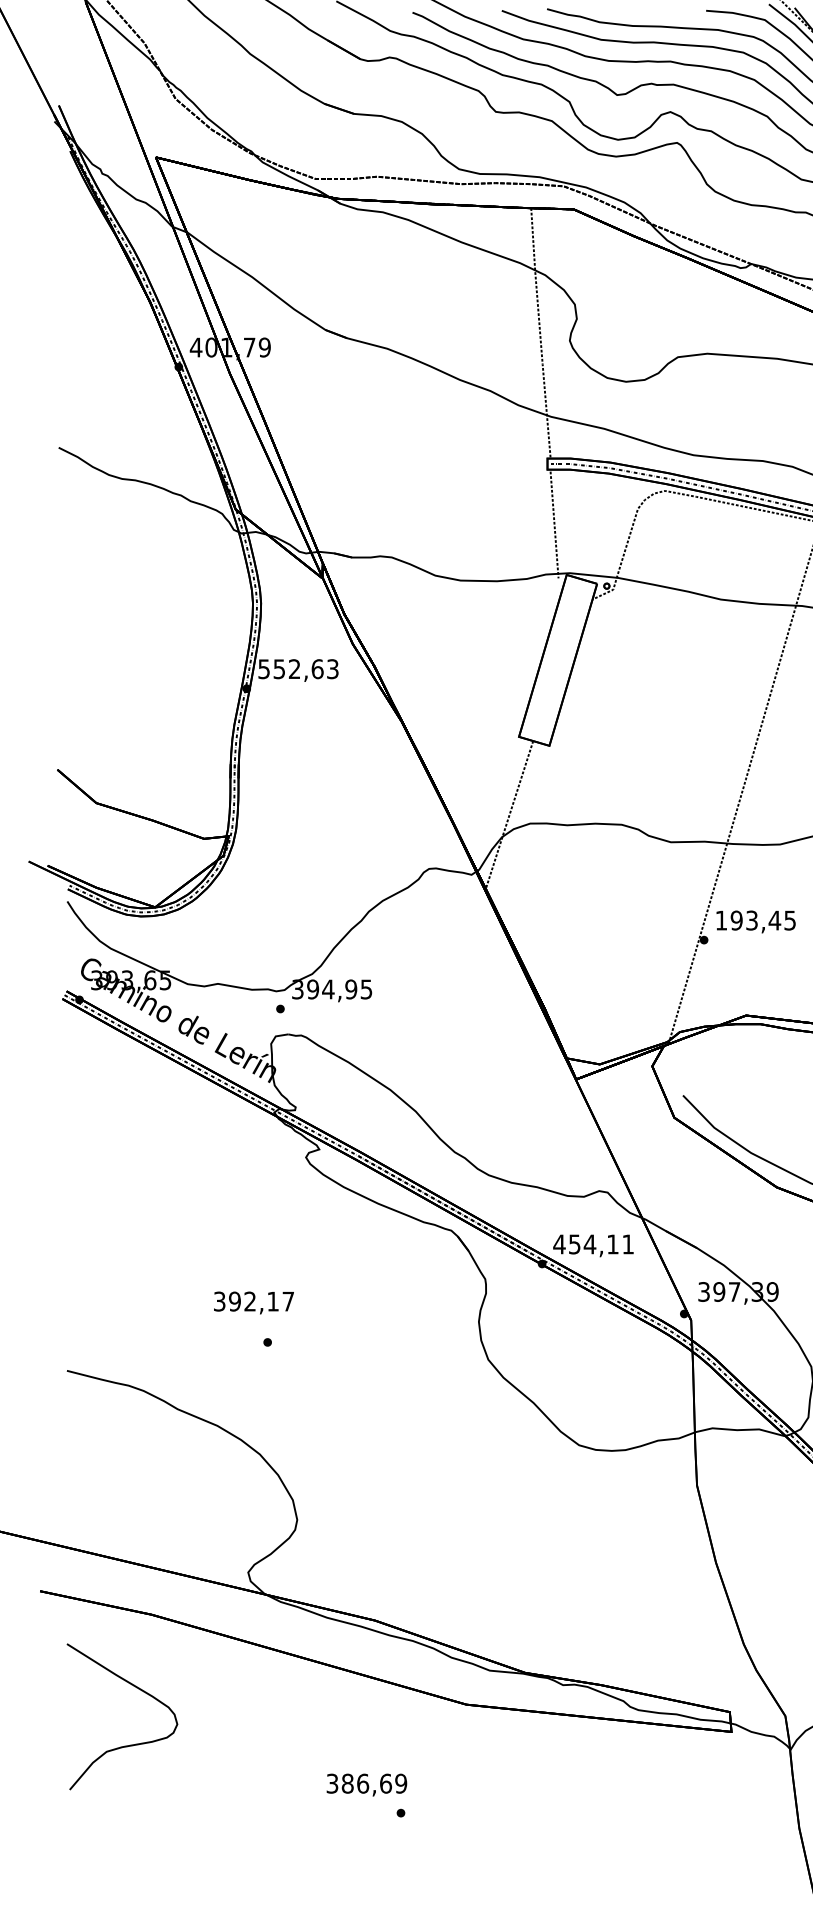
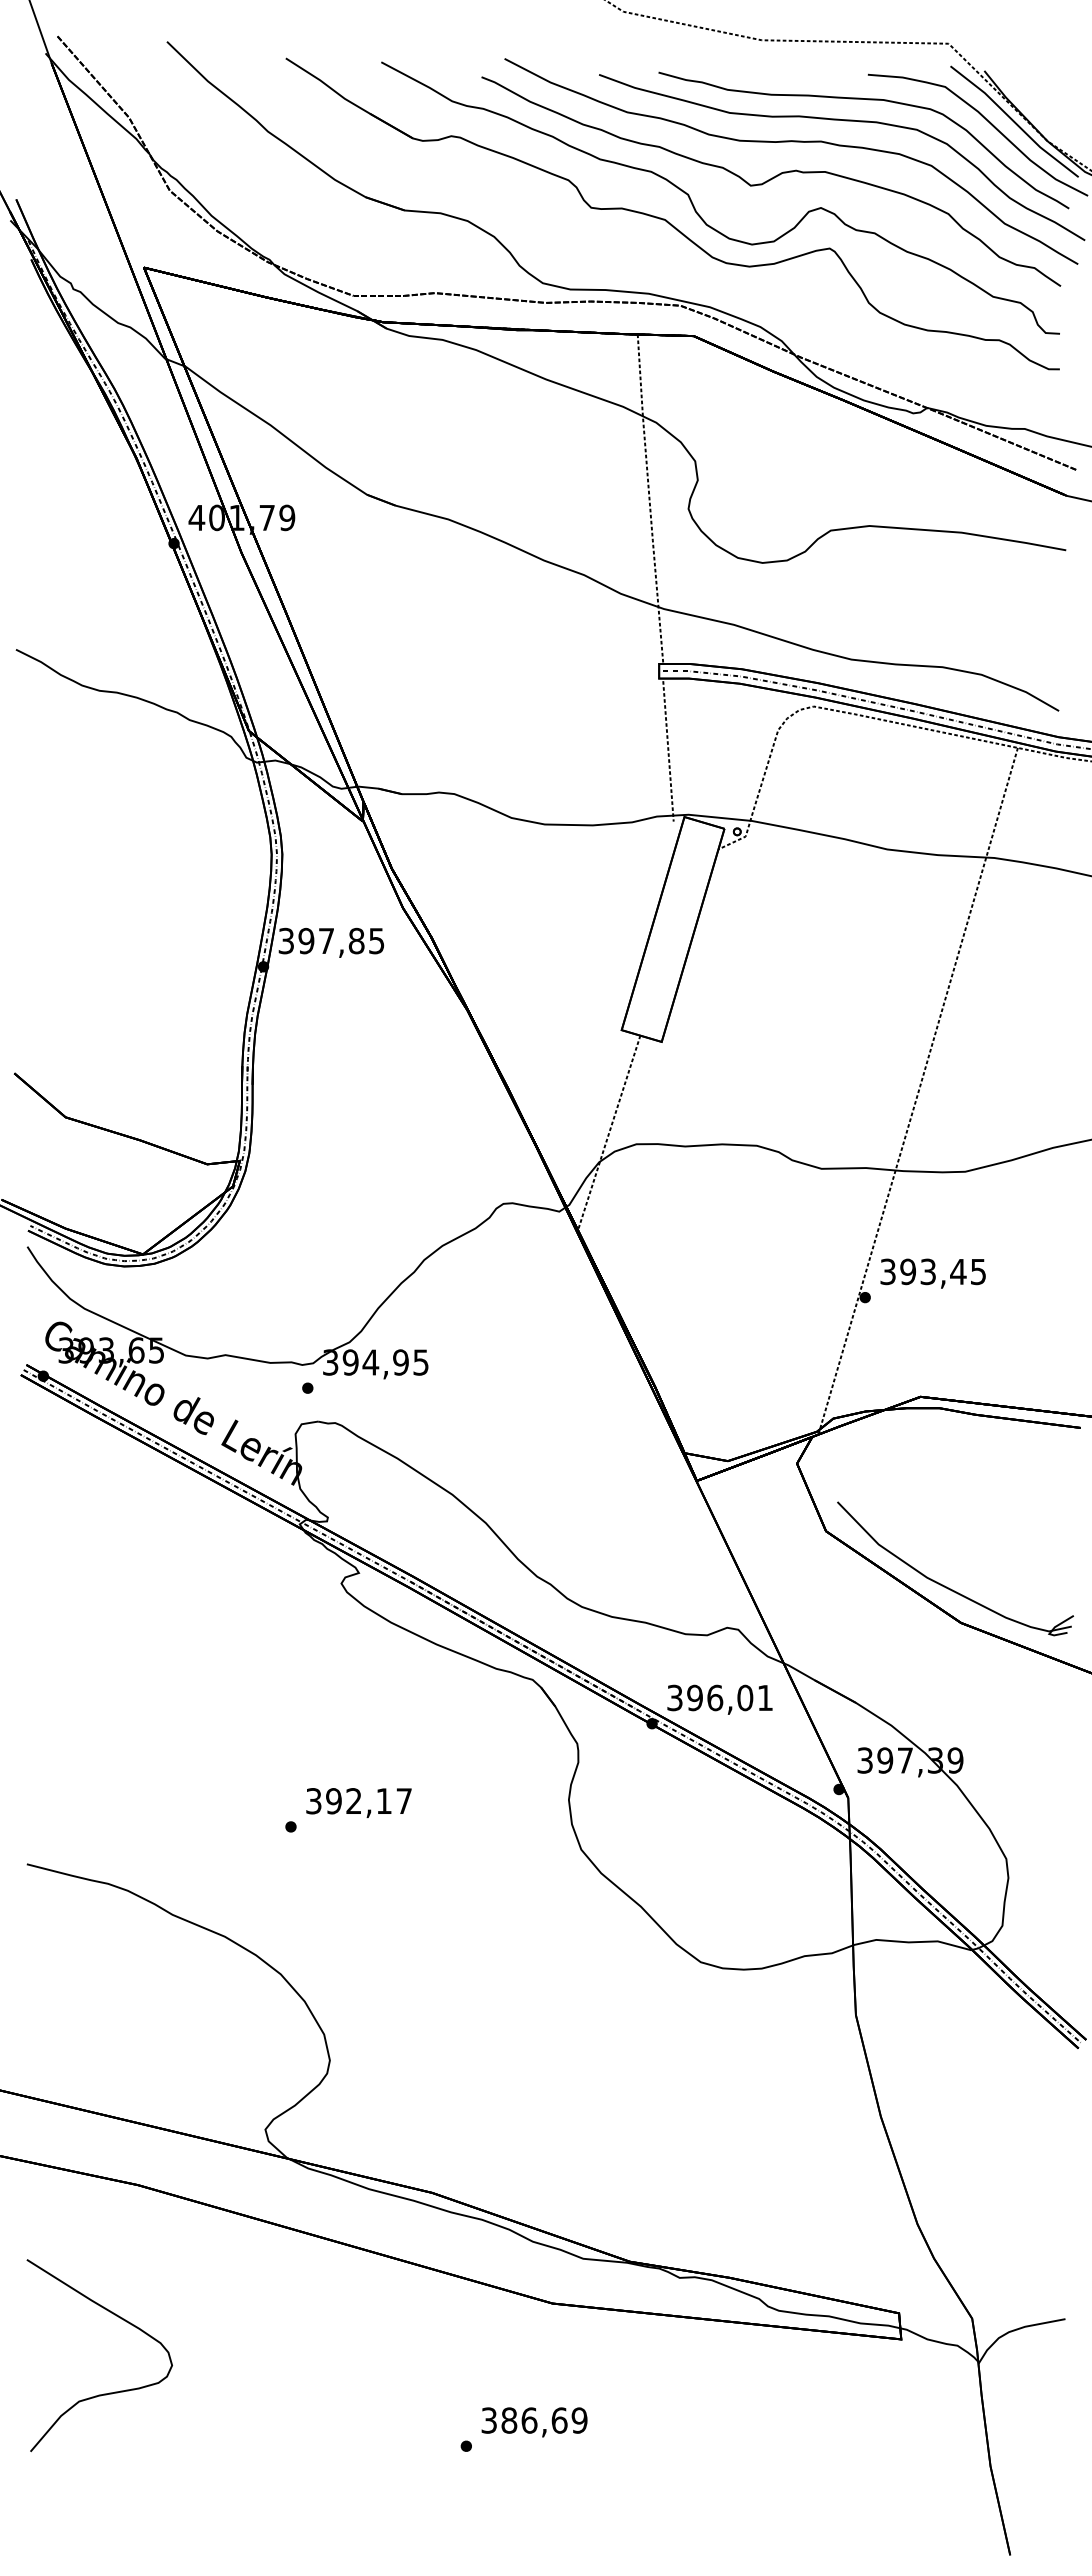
text: (298, 668) -> (331, 940), 552,63 -> 397,85
text: (721, 920) -> (887, 1271), 193,45 -> 393,45
text: (585, 1244) -> (709, 1697), 454,11 -> 396,01
text: (253, 1302) -> (358, 1802), moved
curve: (125, 1745) -> (103, 2393), moved
text: (366, 1785) -> (534, 2422), moved

